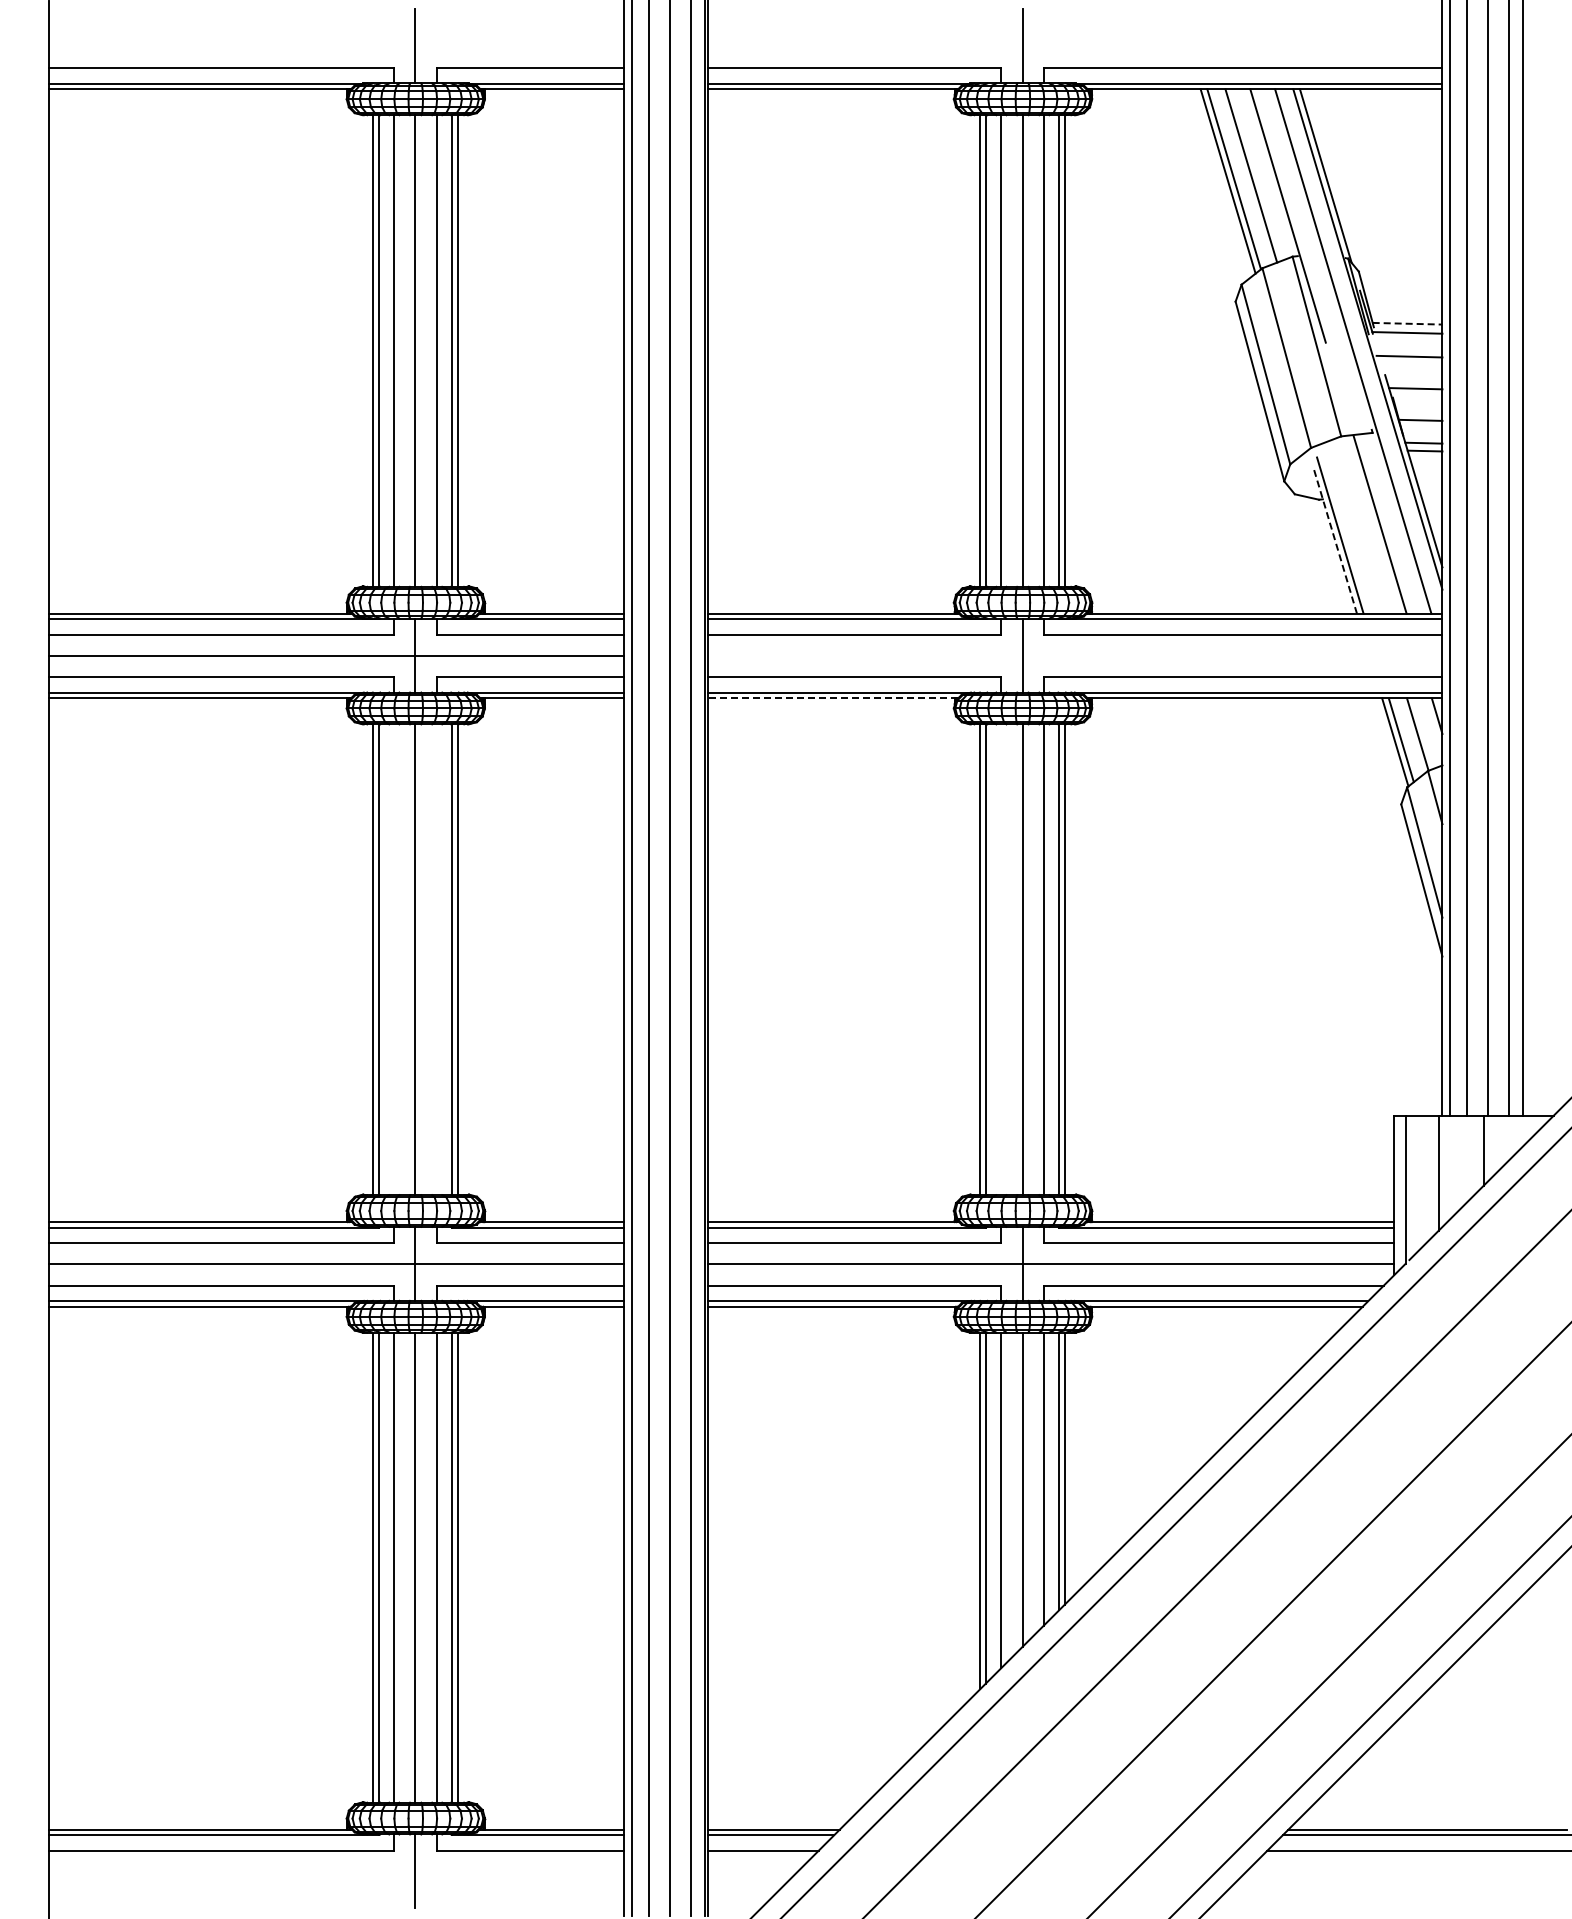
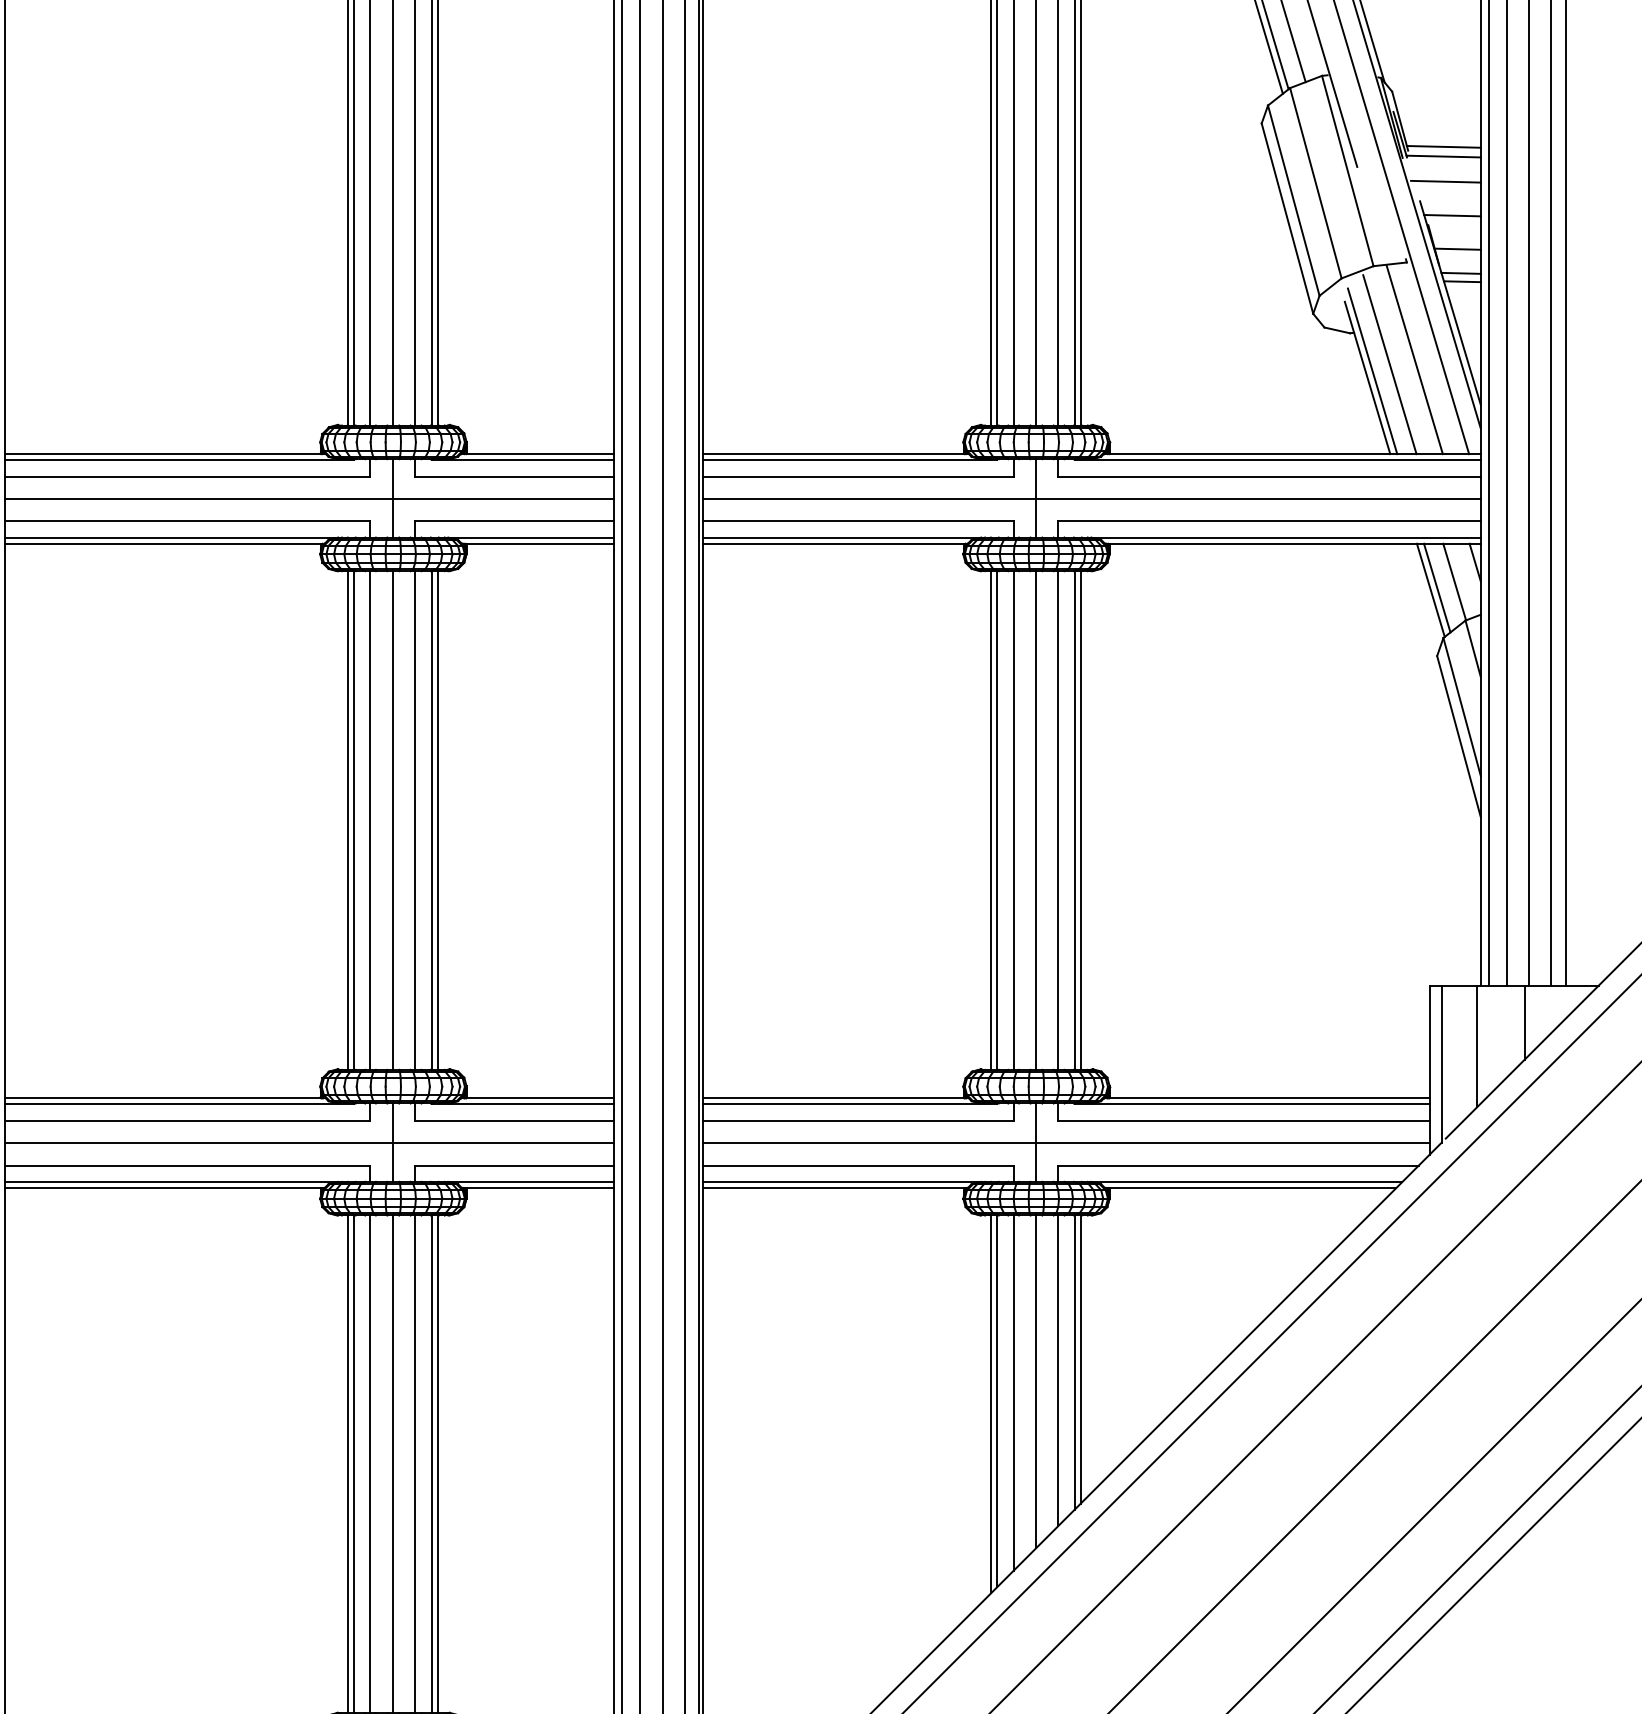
line: (1407, 323) -> (1443, 146), dashed -> solid
line: (1356, 528) -> (1389, 363), added
line: (1335, 541) -> (1367, 377), dashed -> solid
line: (1075, 656) -> (1092, 499), added
line: (833, 698) -> (835, 543), dashed -> solid
line: (394, 959) -> (370, 820), added
line: (436, 959) -> (415, 820), added
line: (1001, 959) -> (1013, 820), added

